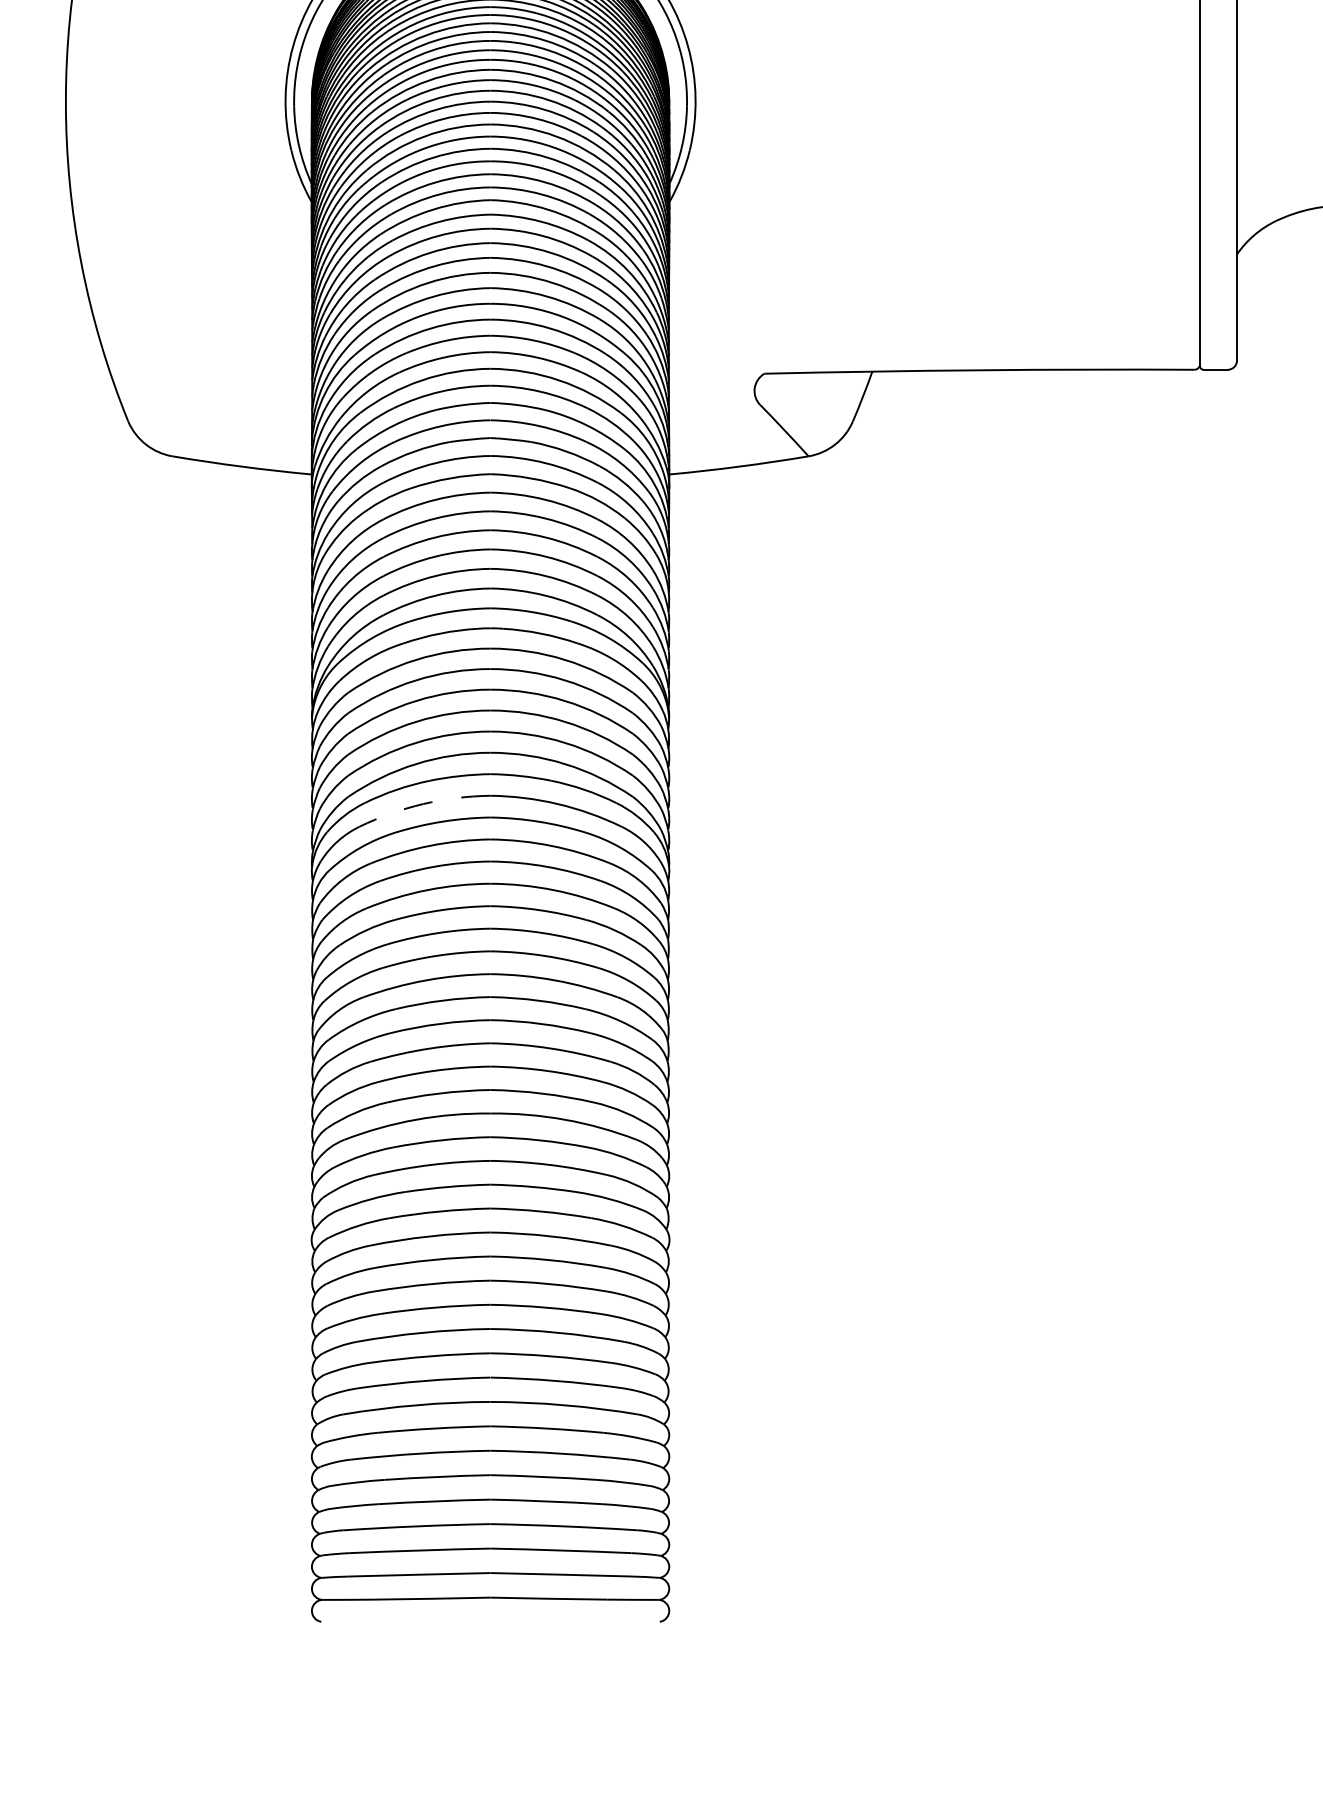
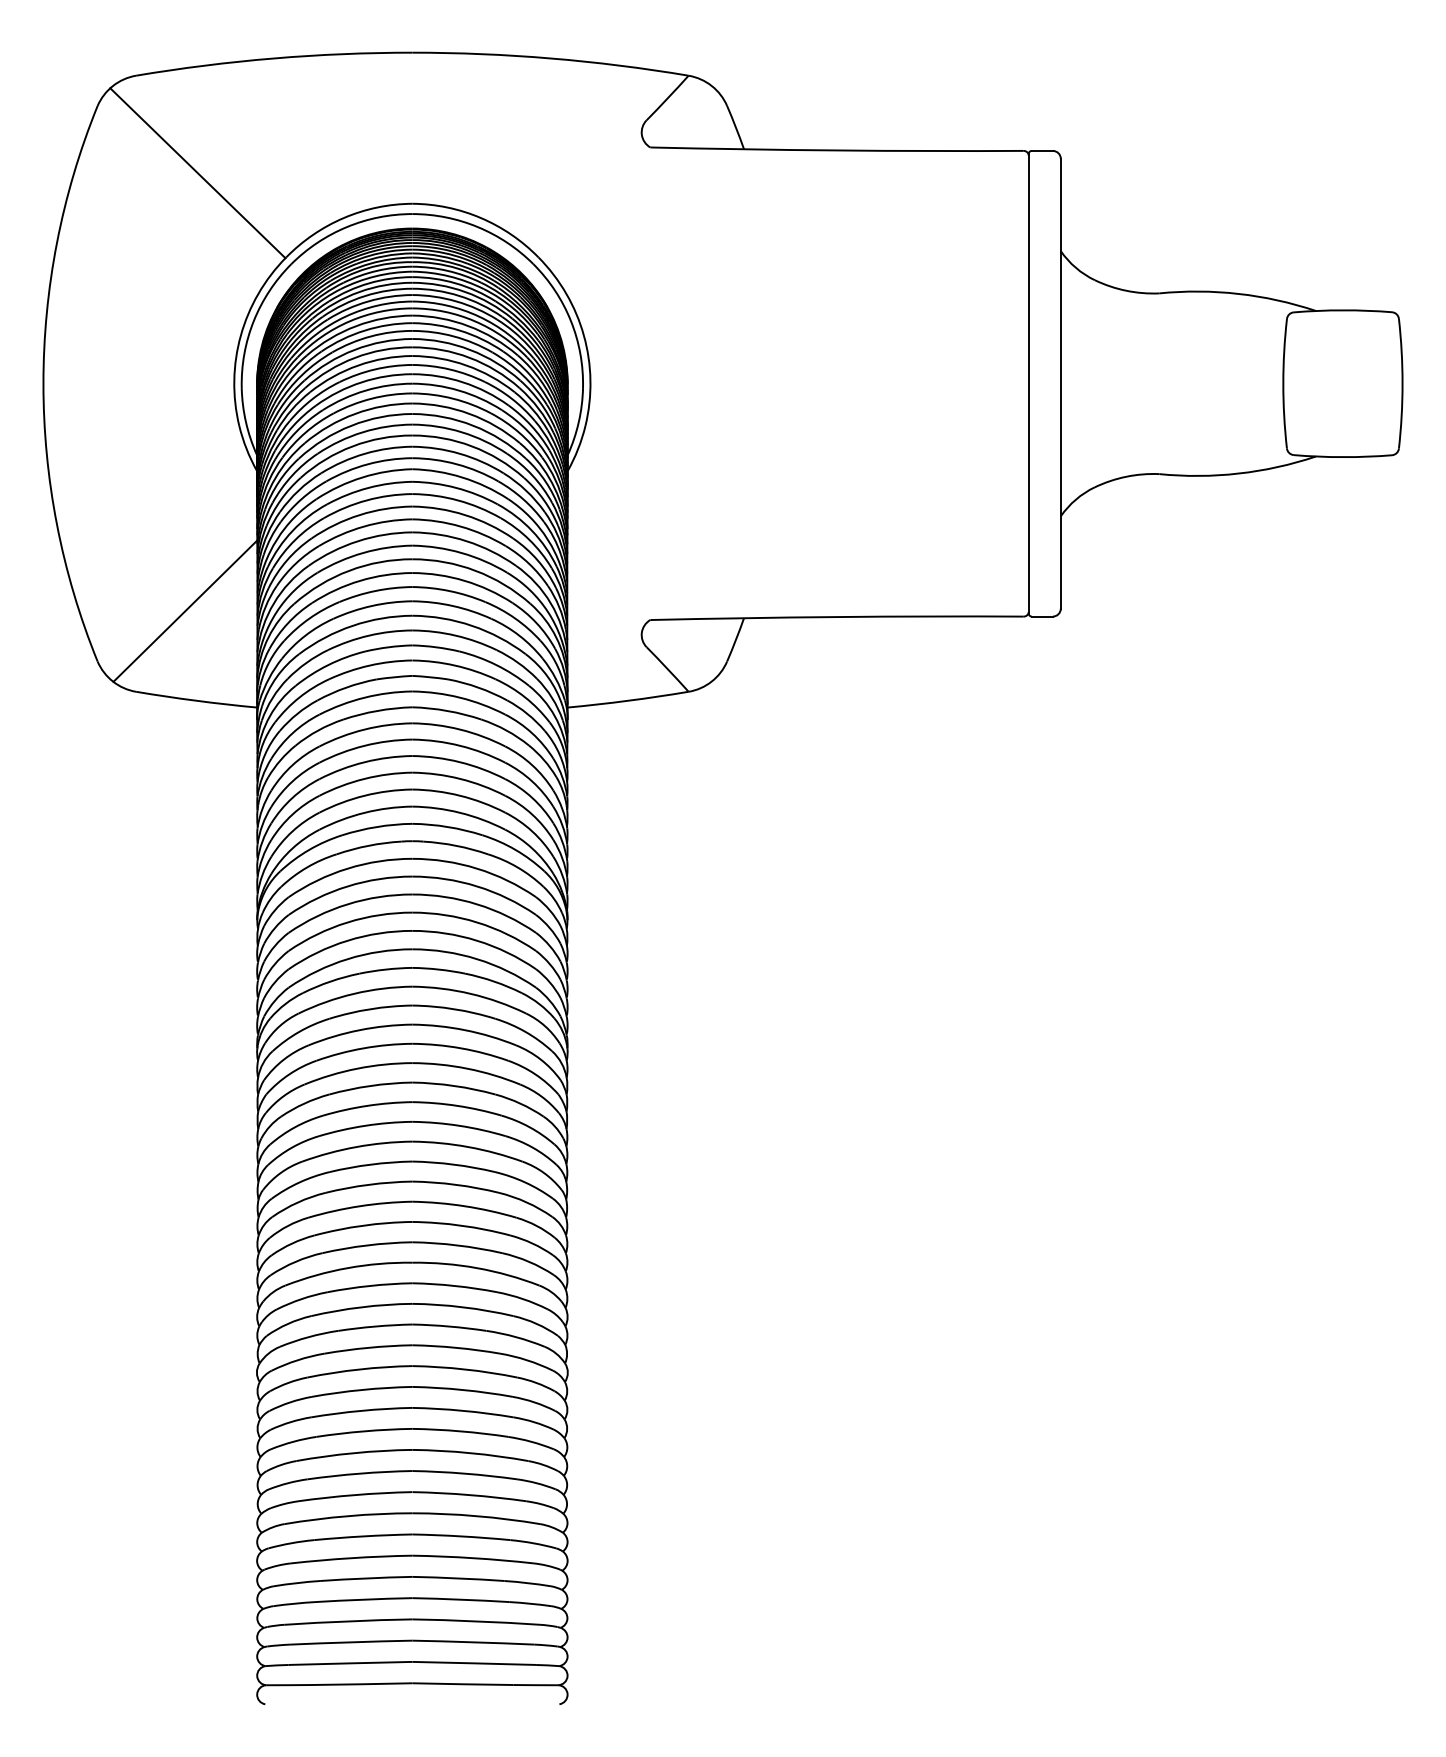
line: (229, 362) -> (185, 610), added
arc: (422, 803) -> (353, 993), dashed -> solid

